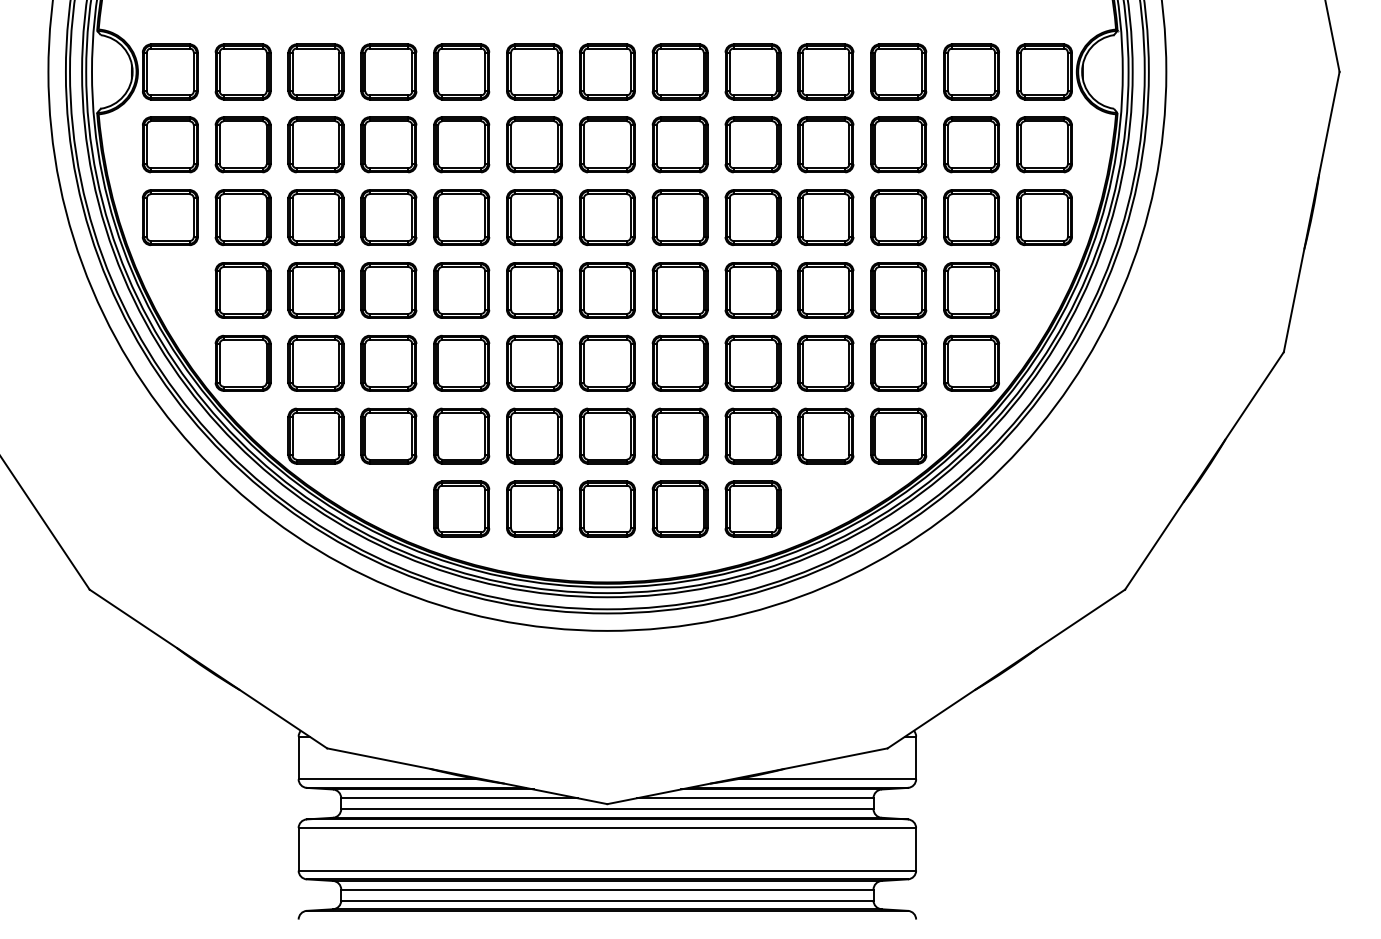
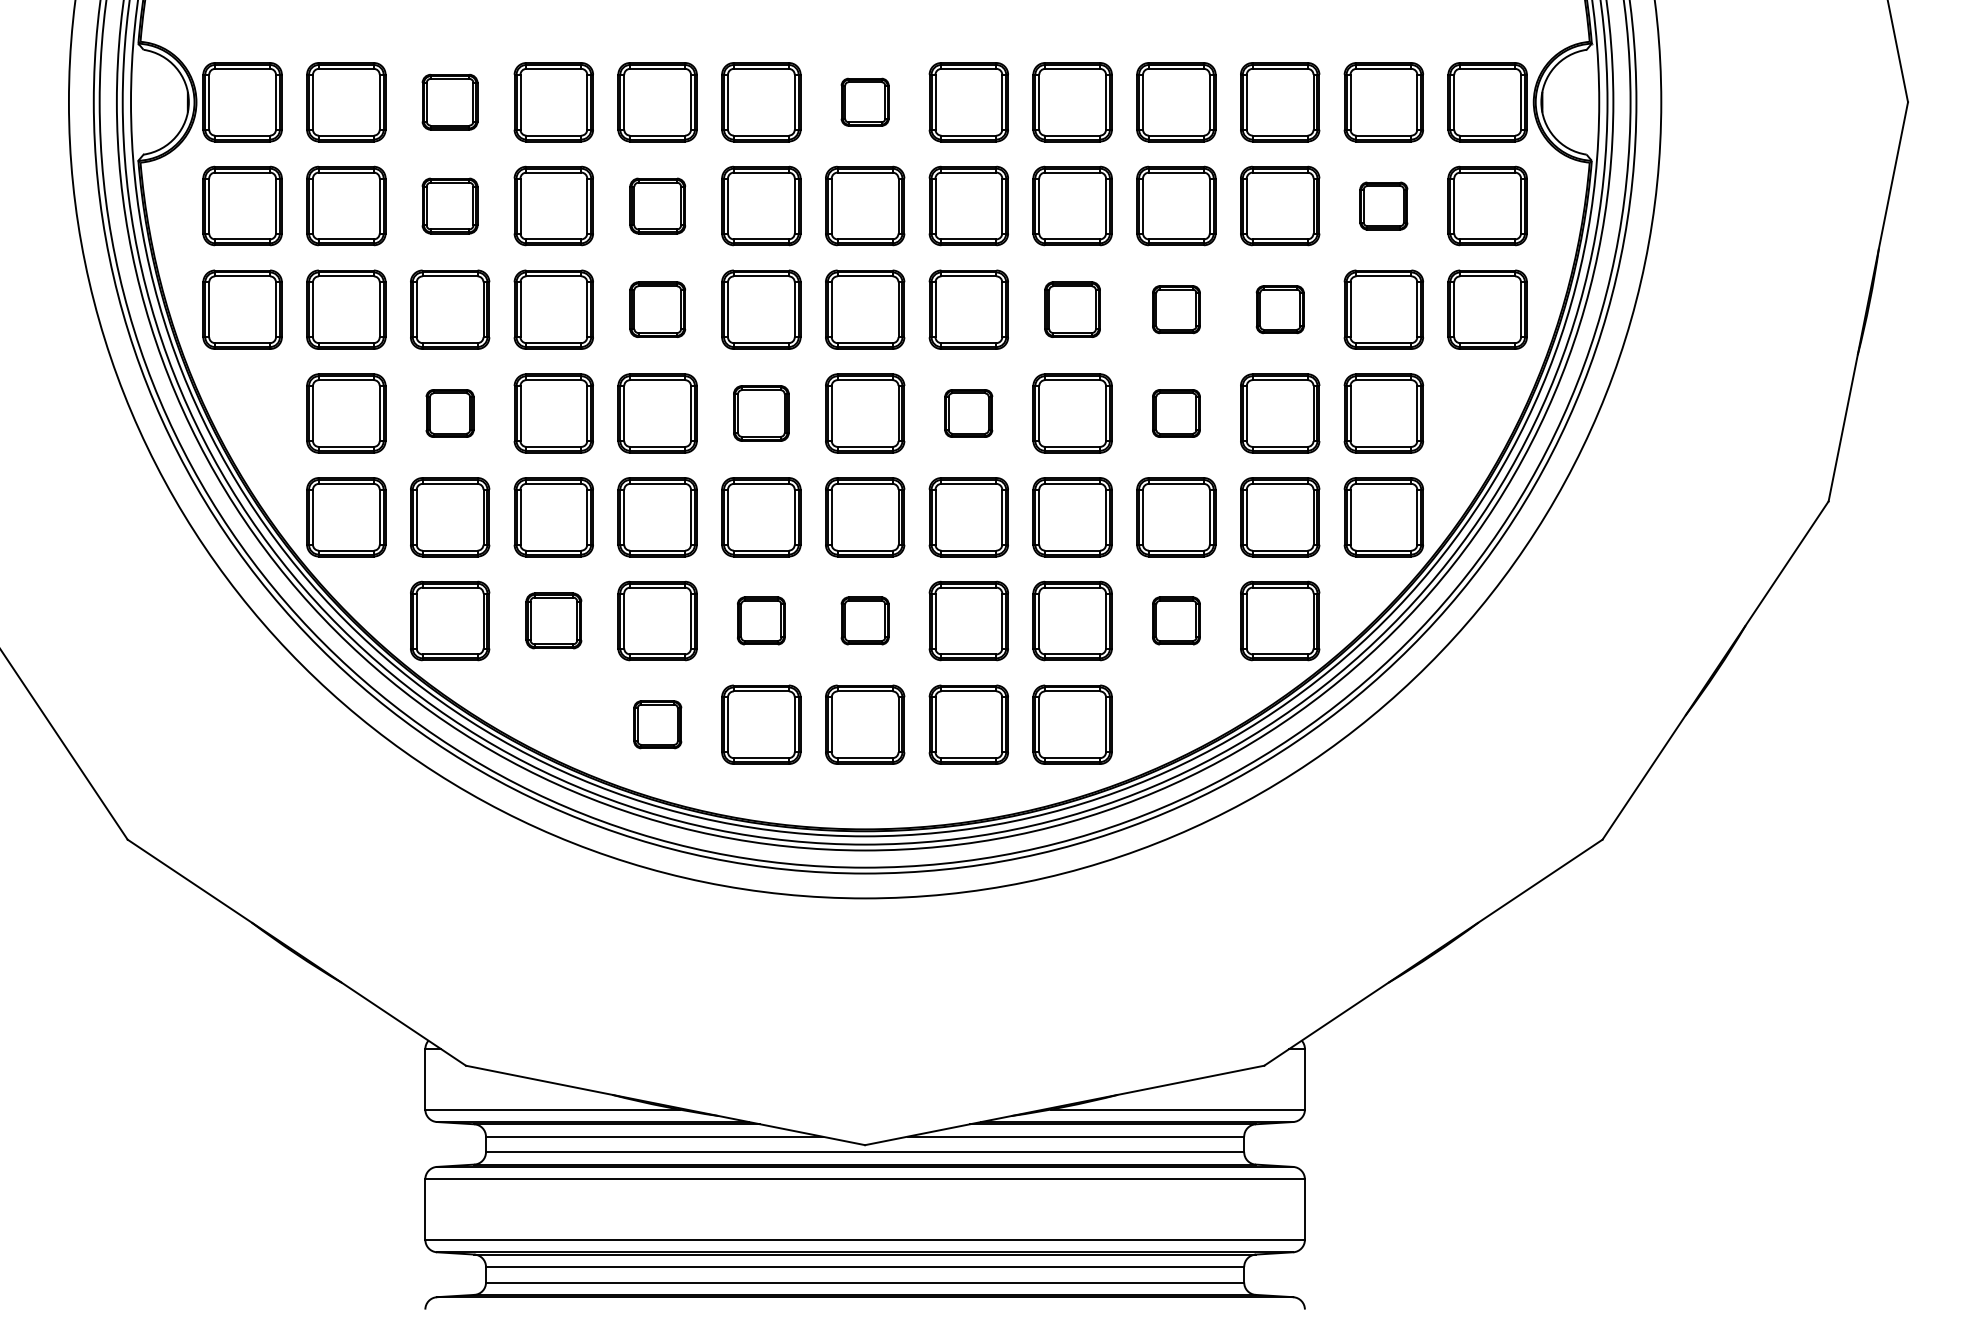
part: (315, 71) -> (449, 101), size x0.7
part: (607, 71) -> (865, 101), size x0.6
part: (315, 144) -> (449, 205), size x0.7
part: (461, 144) -> (657, 205), size x0.7
part: (971, 144) -> (1383, 205), size x0.6
part: (461, 217) -> (657, 309), size x0.7
part: (752, 217) -> (1071, 309), size x0.7
part: (825, 217) -> (1175, 309), size x0.6
part: (898, 217) -> (1279, 309), size x0.6
part: (315, 290) -> (449, 413), size x0.6
part: (534, 290) -> (761, 413), size x0.7
part: (679, 290) -> (967, 413), size x0.6
part: (825, 290) -> (1175, 413), size x0.6
part: (388, 435) -> (553, 620), size x0.7
part: (534, 435) -> (761, 620), size x0.6
part: (607, 435) -> (865, 620), size x0.6
part: (825, 435) -> (1175, 620), size x0.6
part: (461, 508) -> (657, 724), size x0.6

